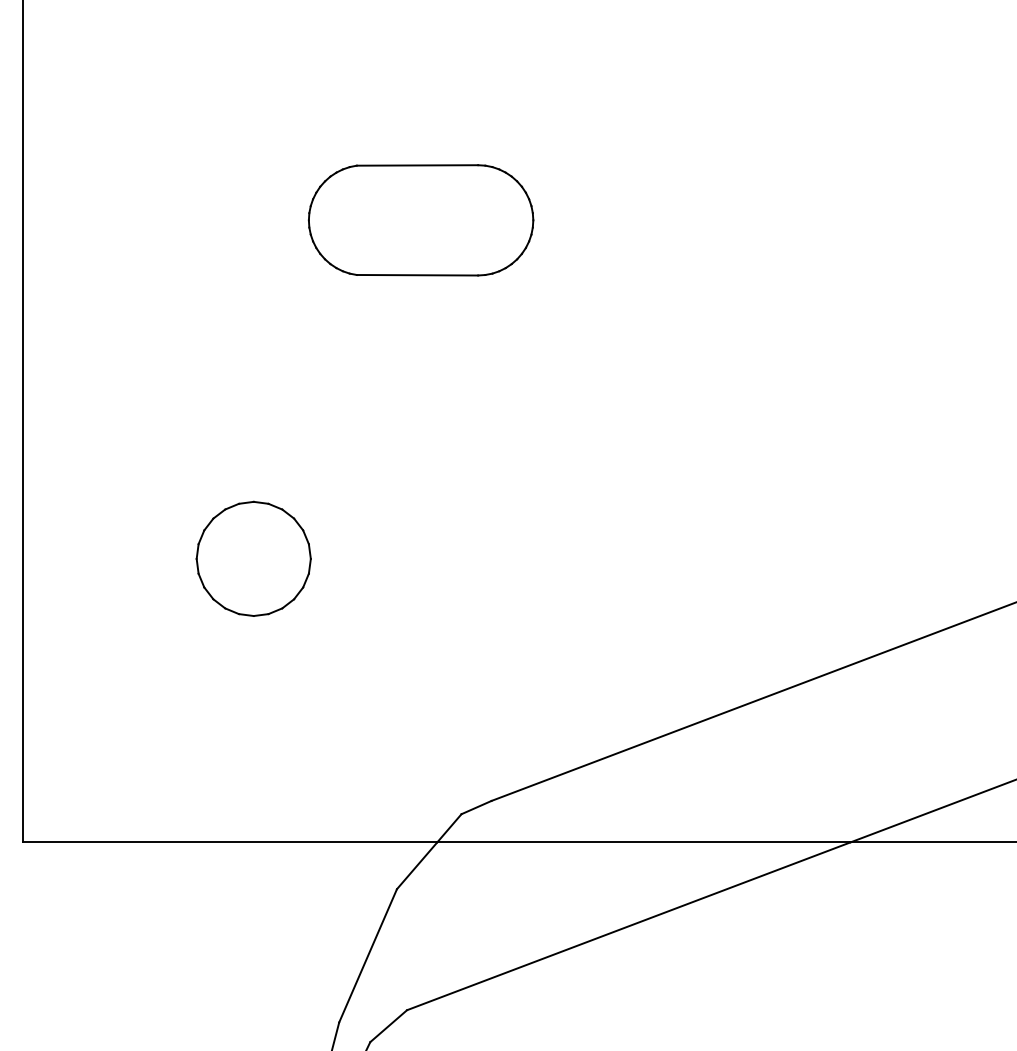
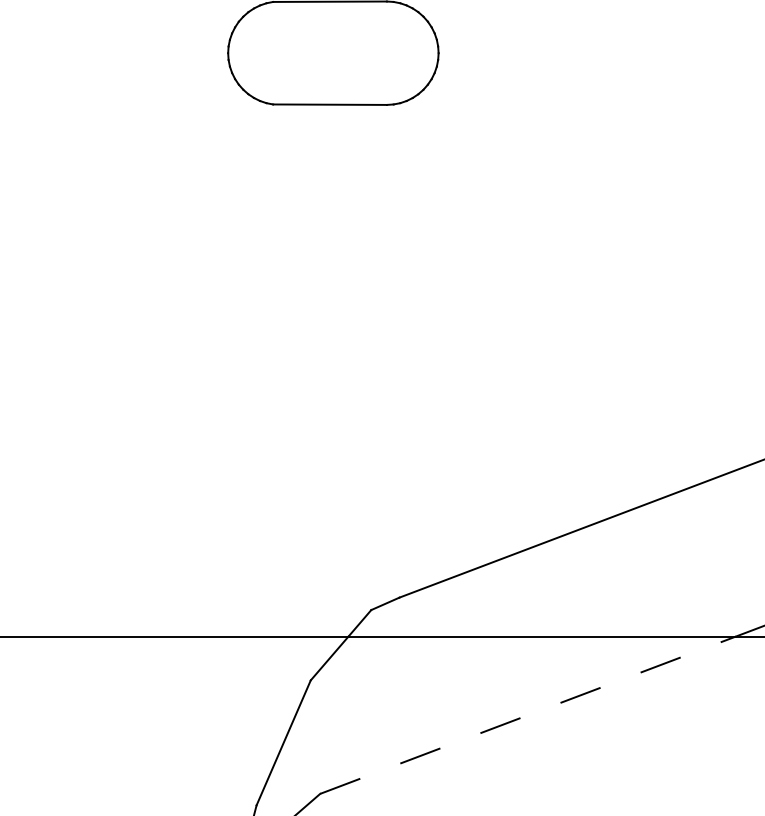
part: (253, 558) -> (176, 370), removed
line: (629, 926) -> (528, 715), solid -> dashed

